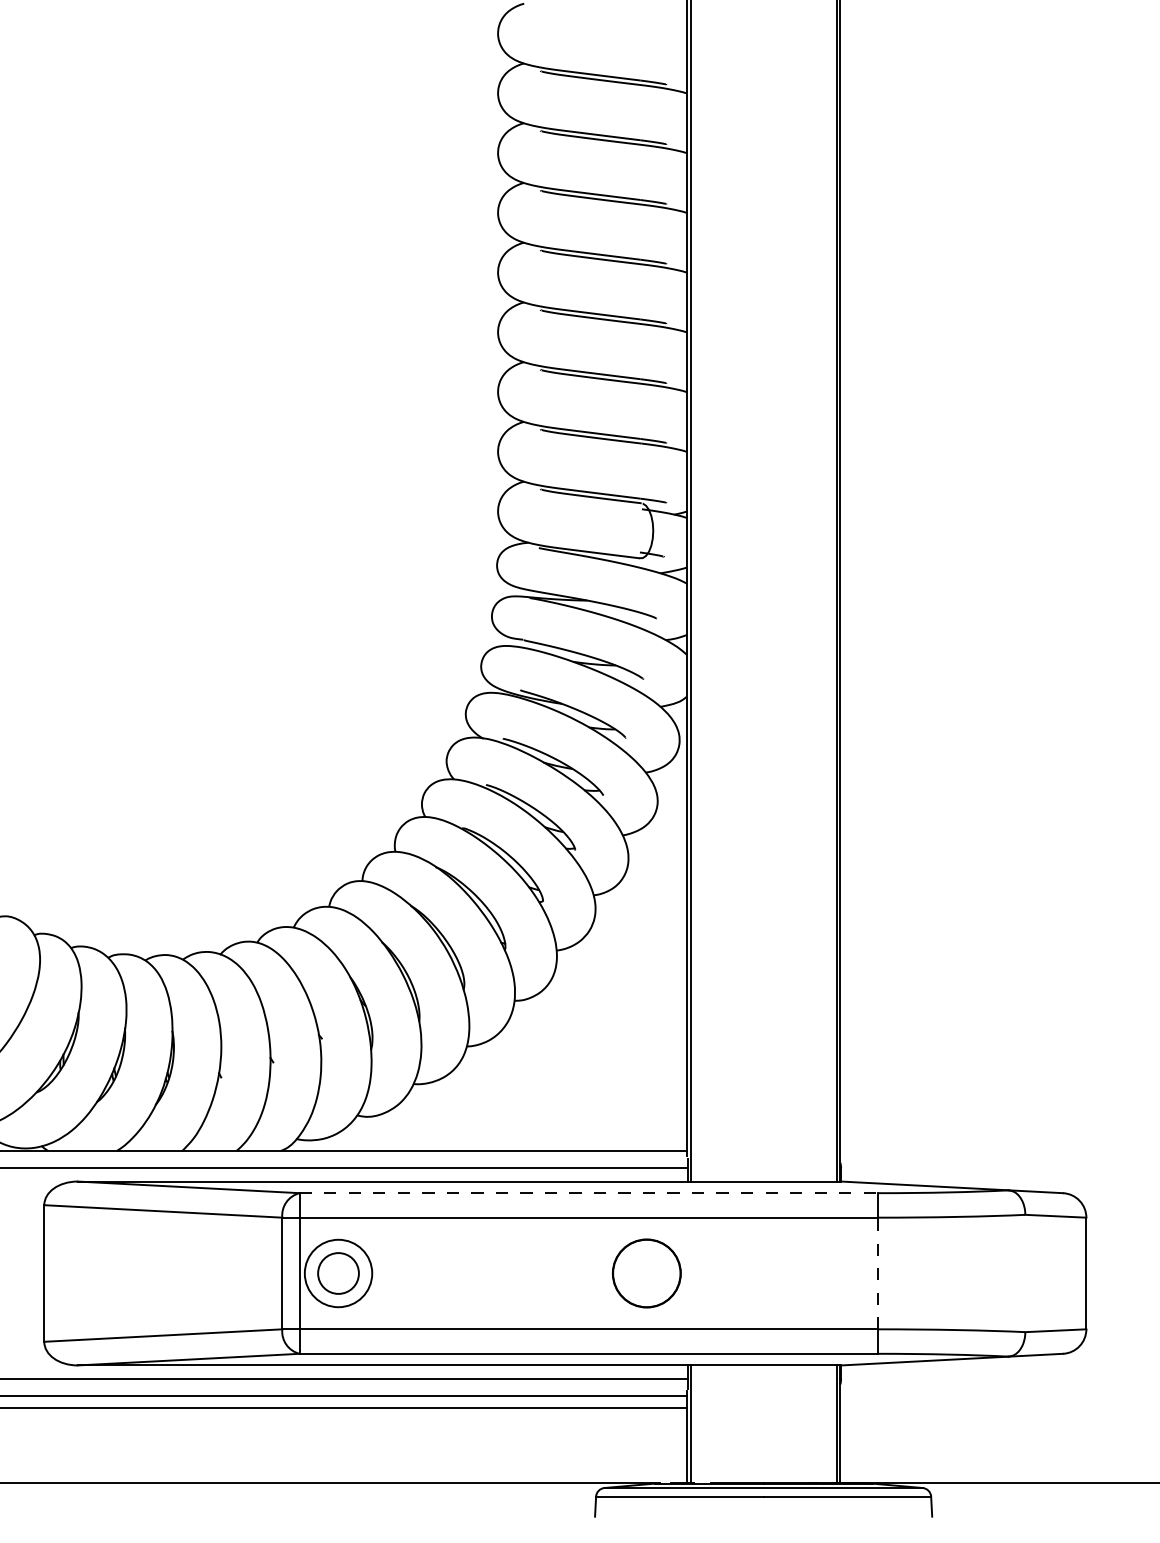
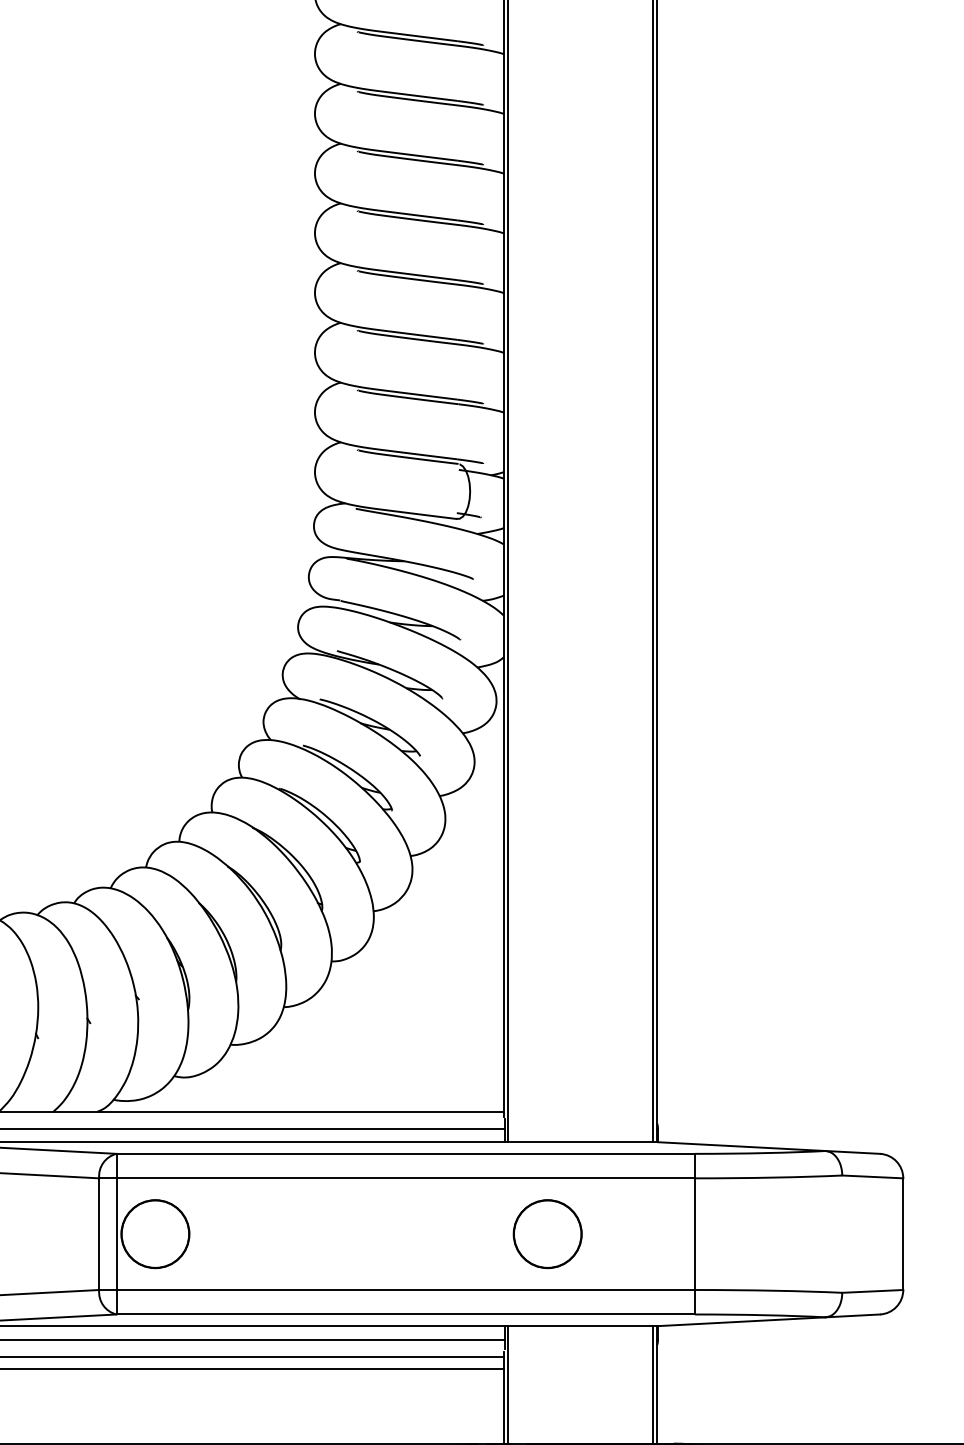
line: (589, 1193) -> (406, 1154), dashed -> solid
circle: (338, 1273) -> (155, 1234), size x1.67
circle: (646, 1273) -> (547, 1234), moved
line: (877, 1273) -> (694, 1234), dashed -> solid

